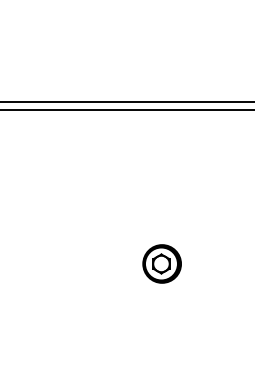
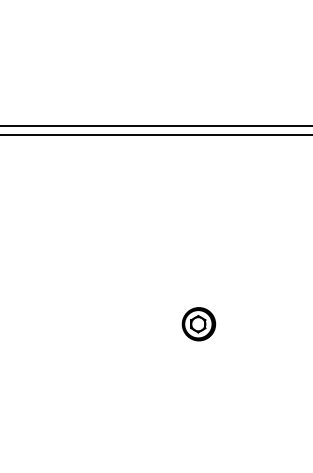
part: (161, 263) -> (198, 323), size x0.7

